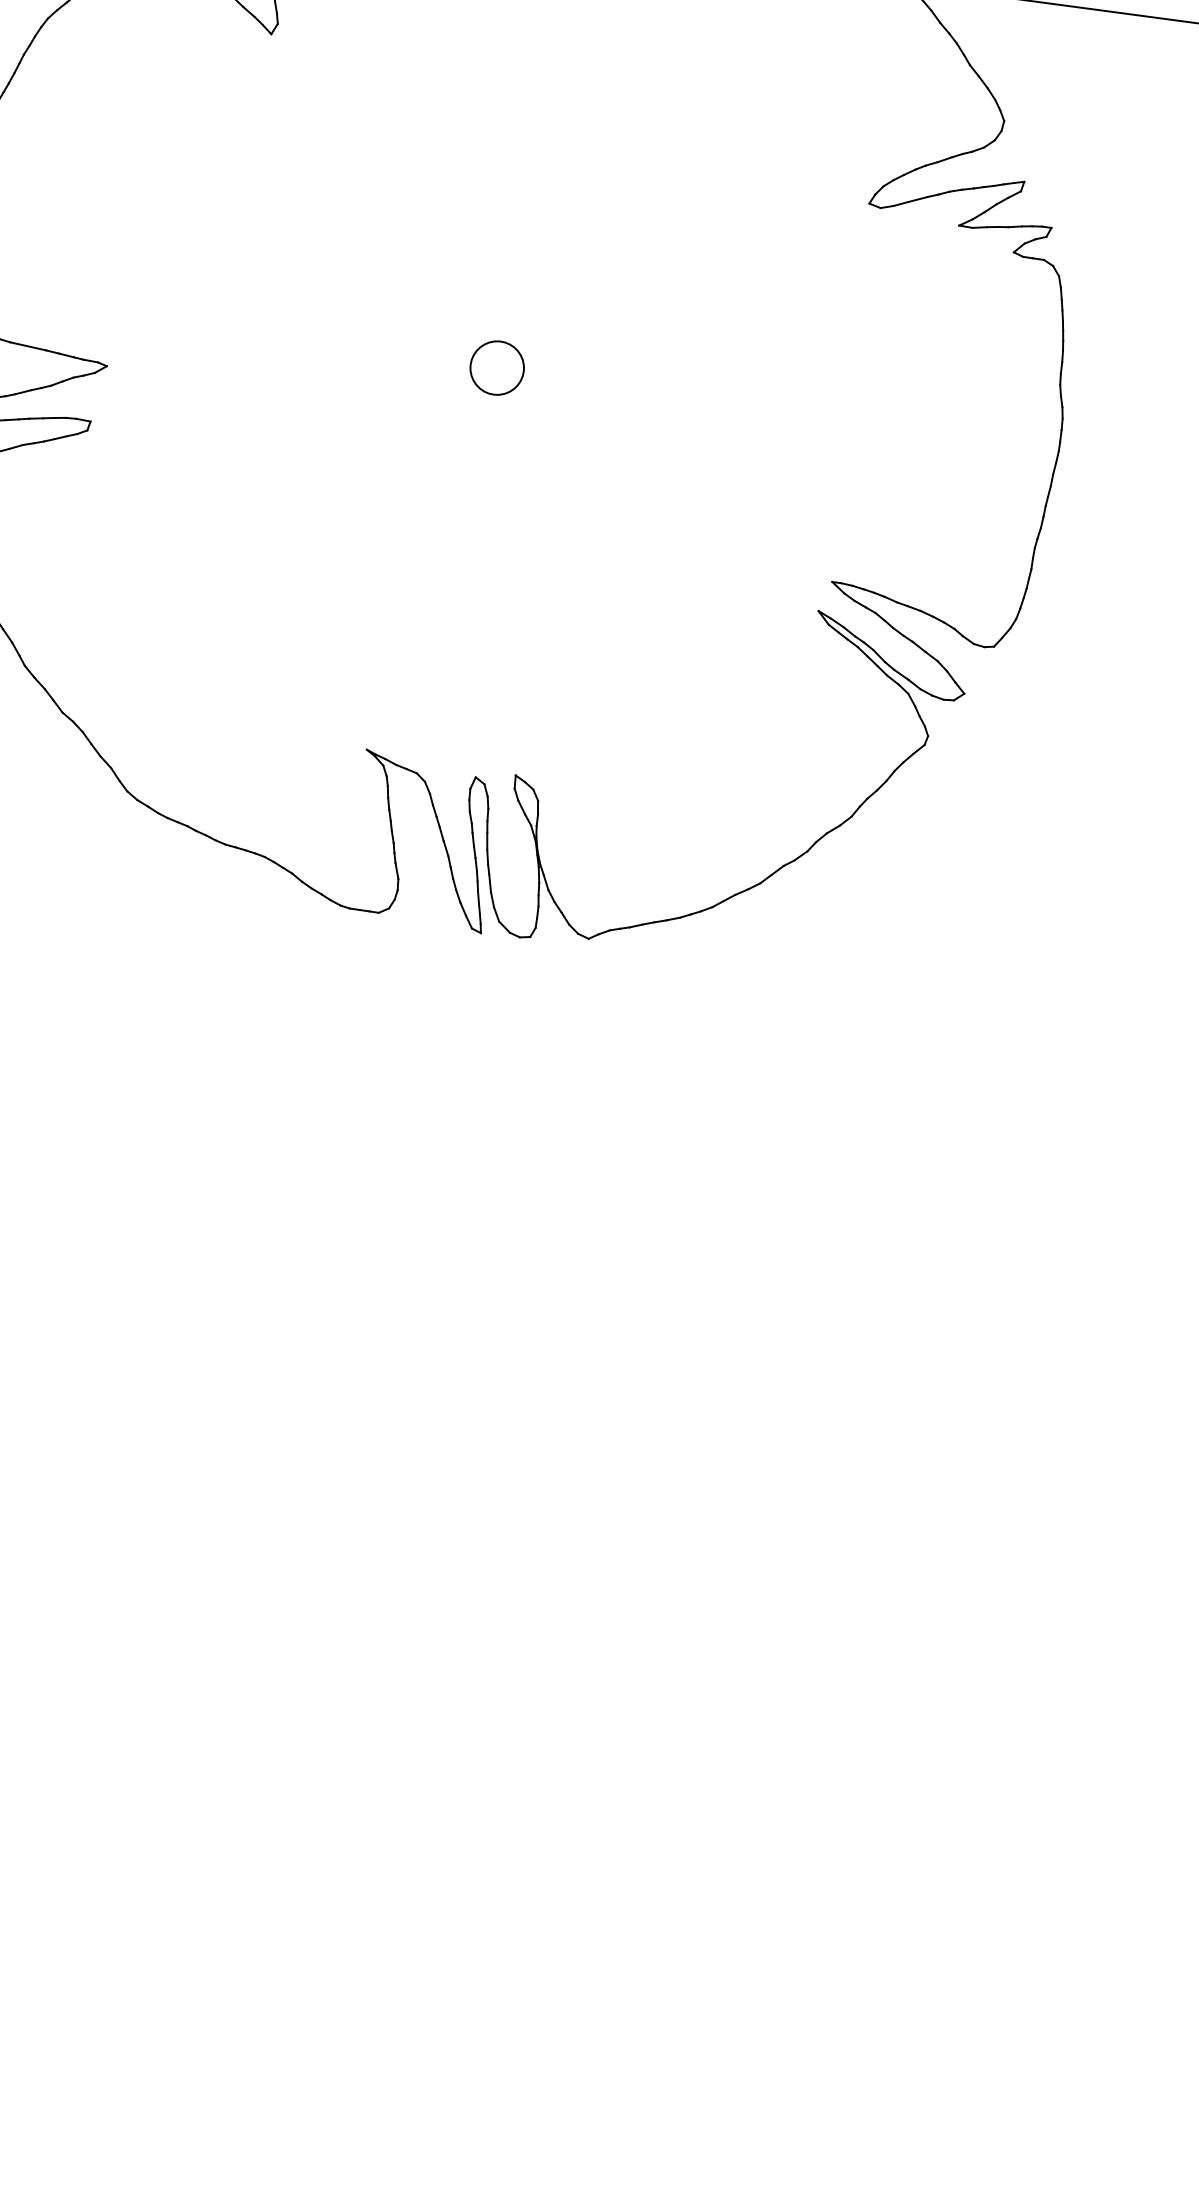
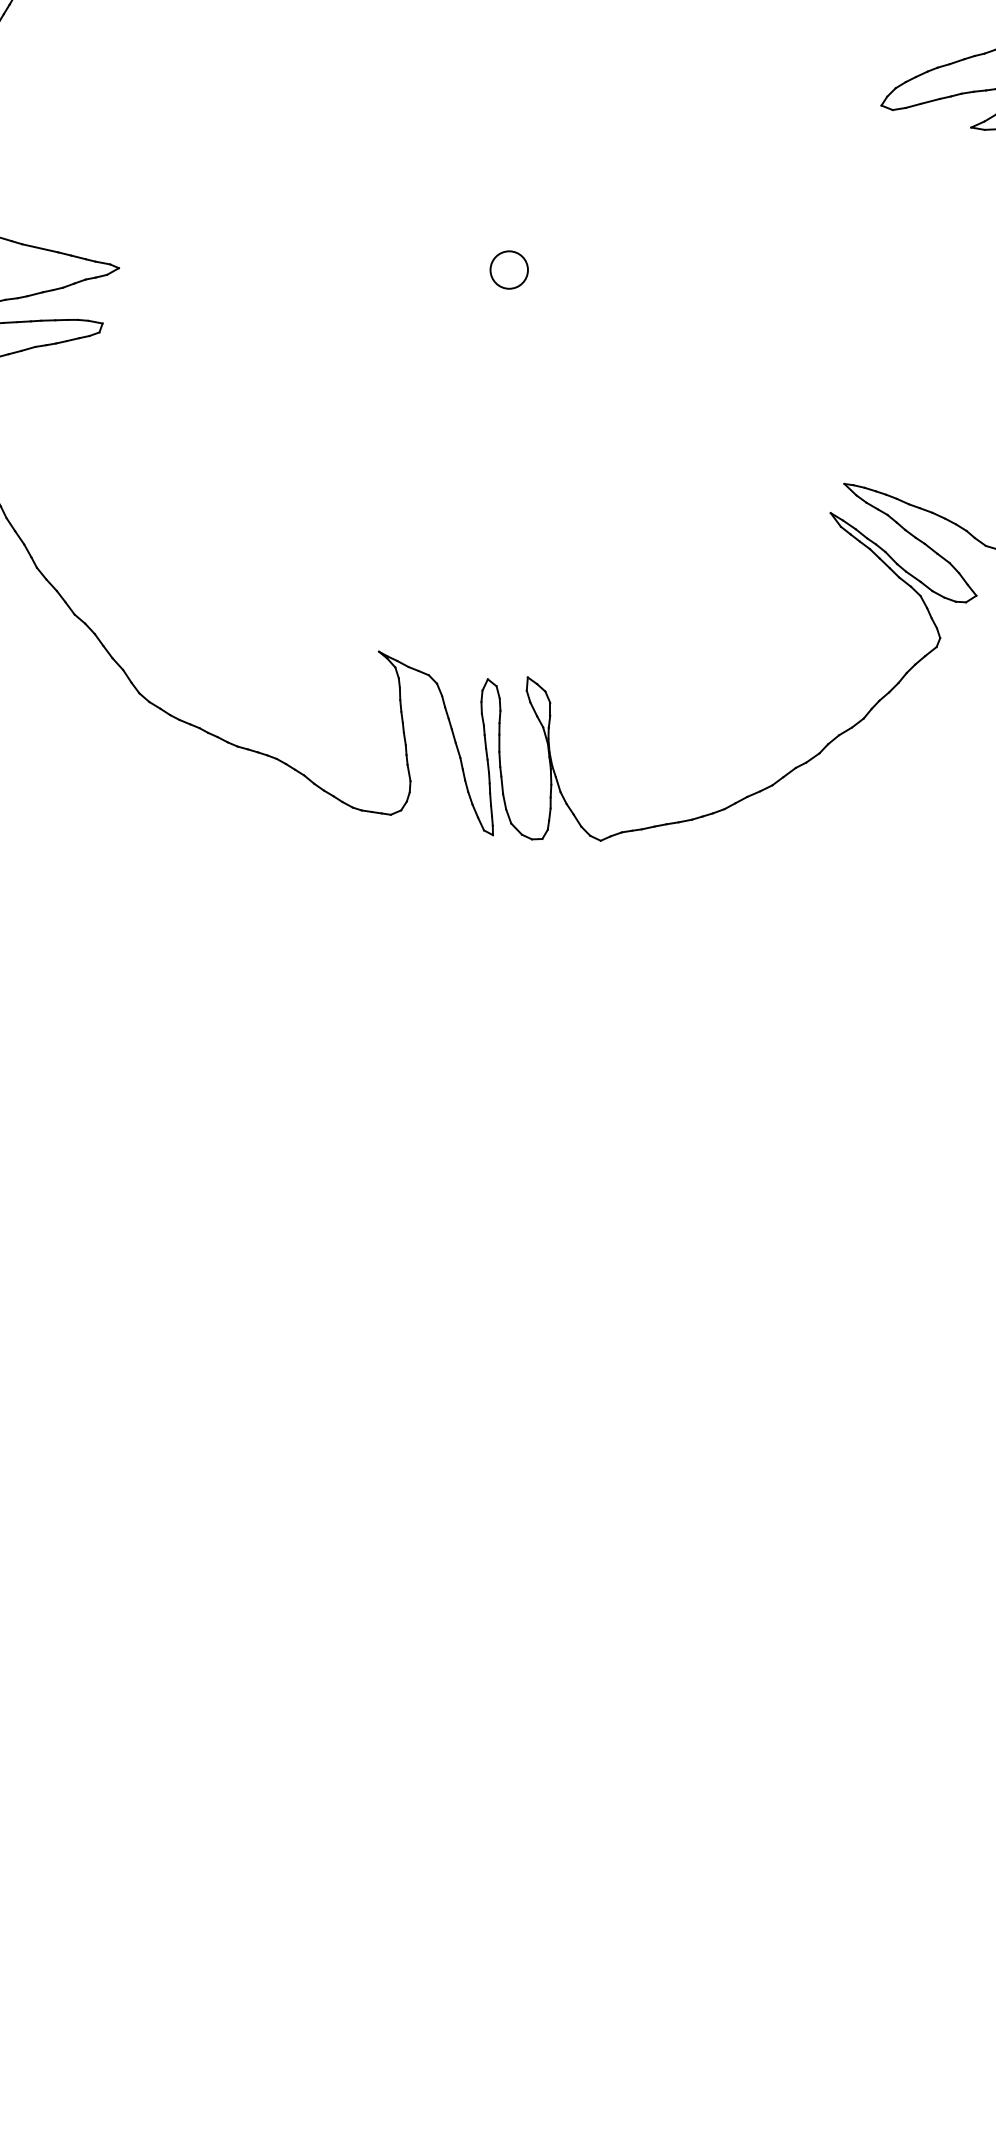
circle: (496, 367) -> (508, 269), size x0.7

